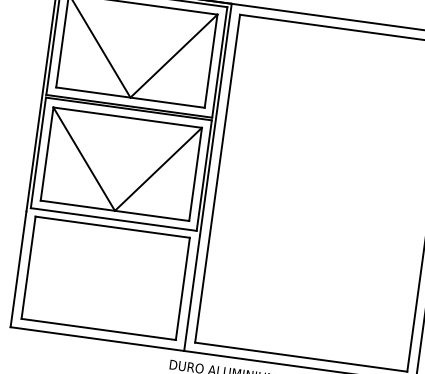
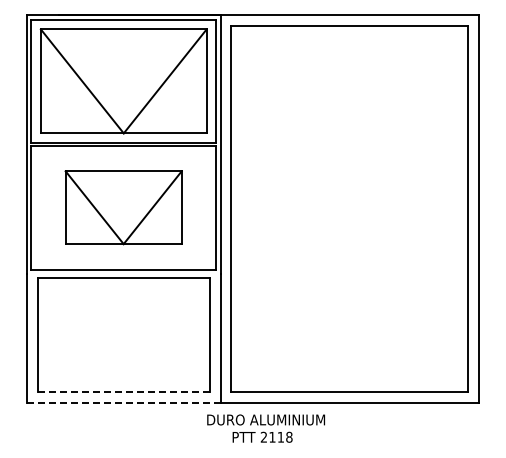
part: (121, 163) -> (123, 207), size x0.7
line: (98, 329) -> (123, 392), solid -> dashed
line: (97, 339) -> (123, 403), solid -> dashed

